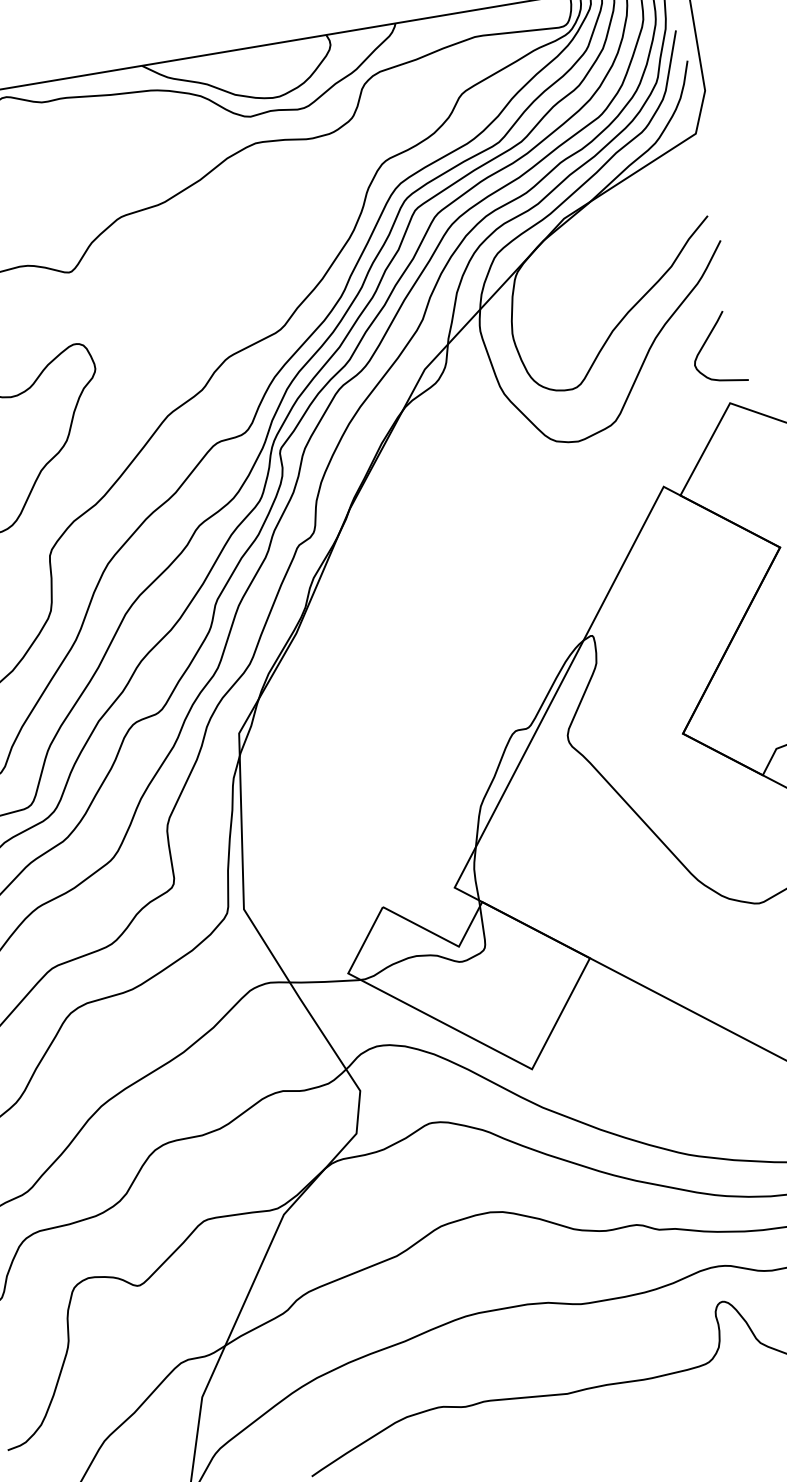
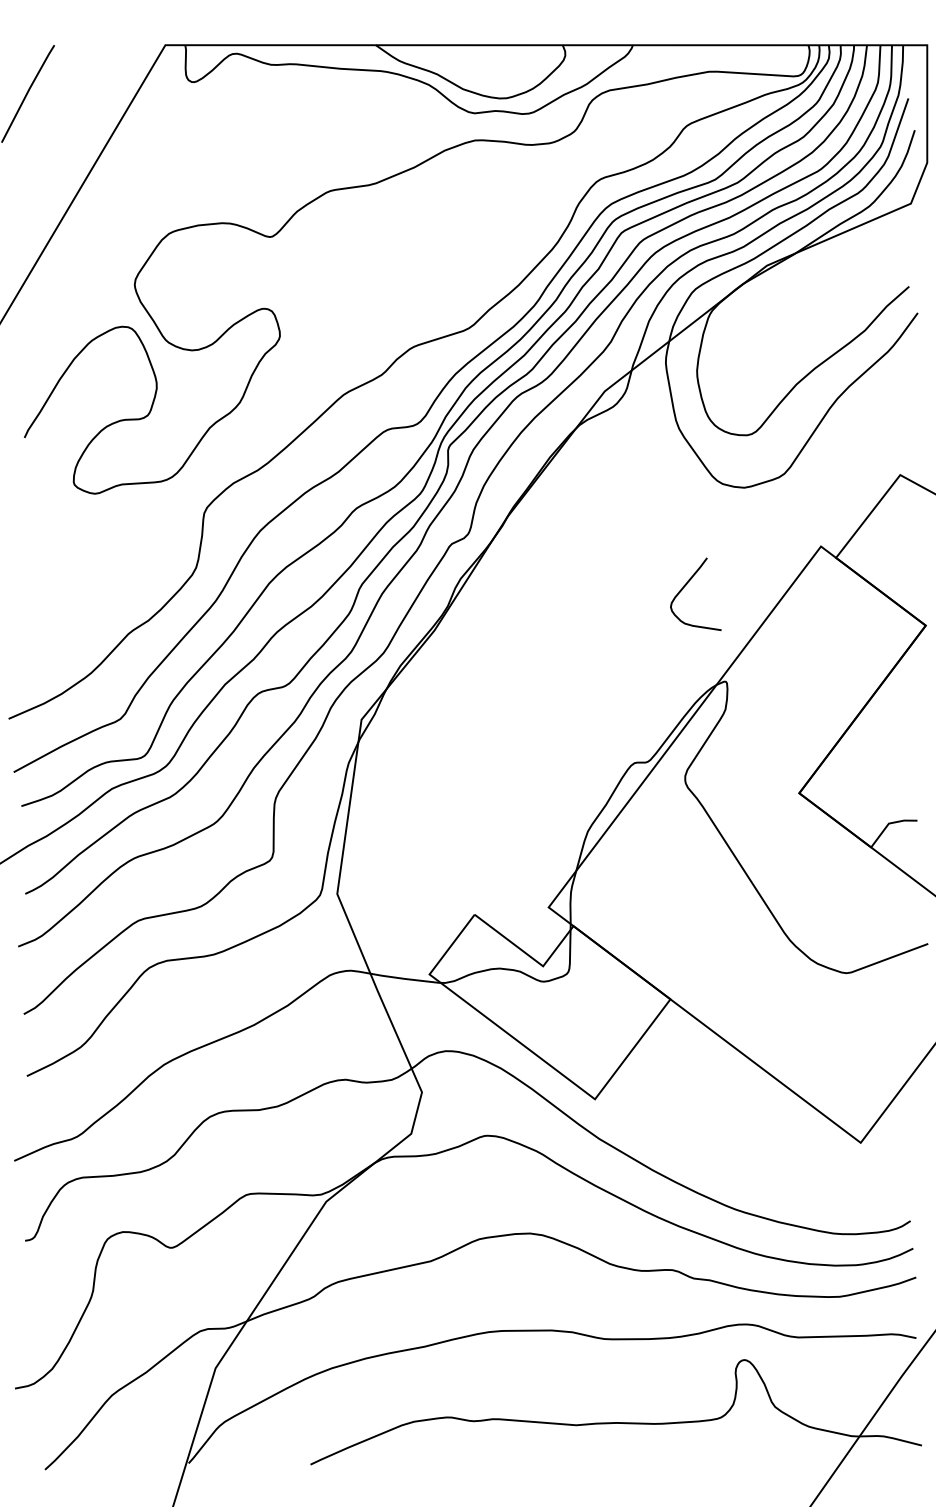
curve: (707, 340) -> (687, 584), moved

